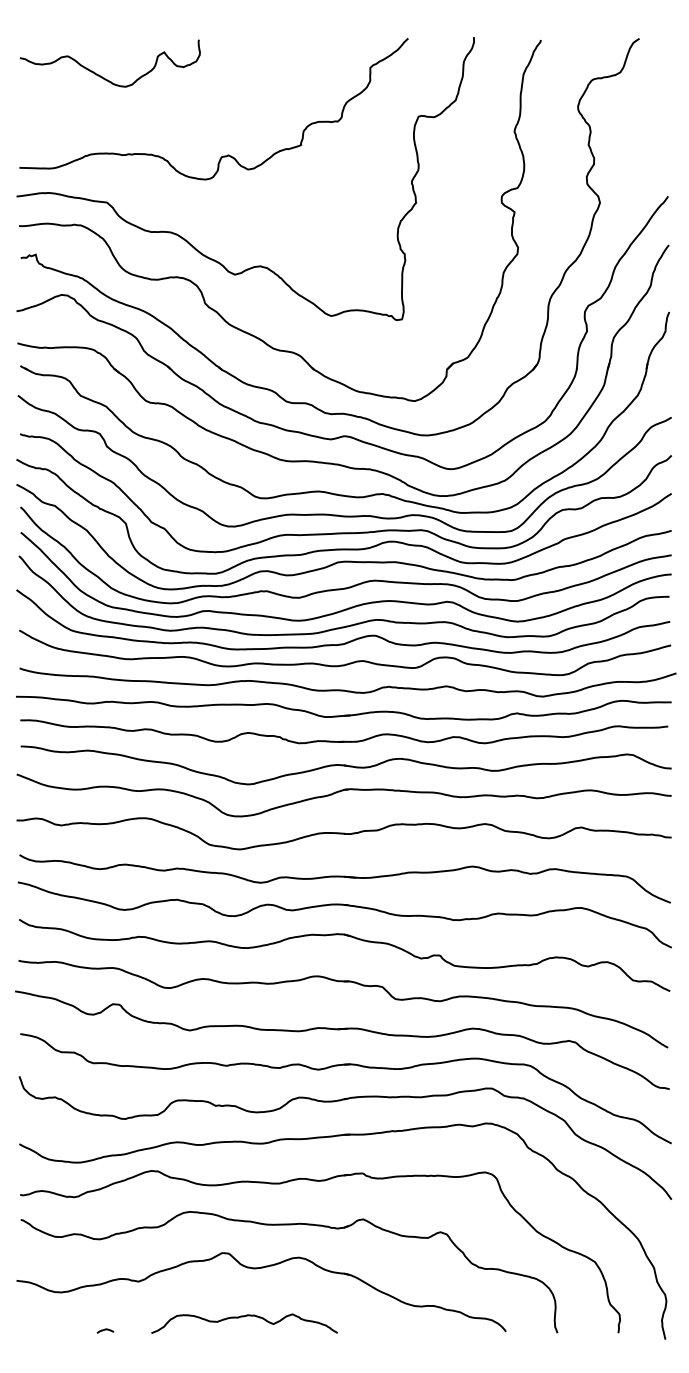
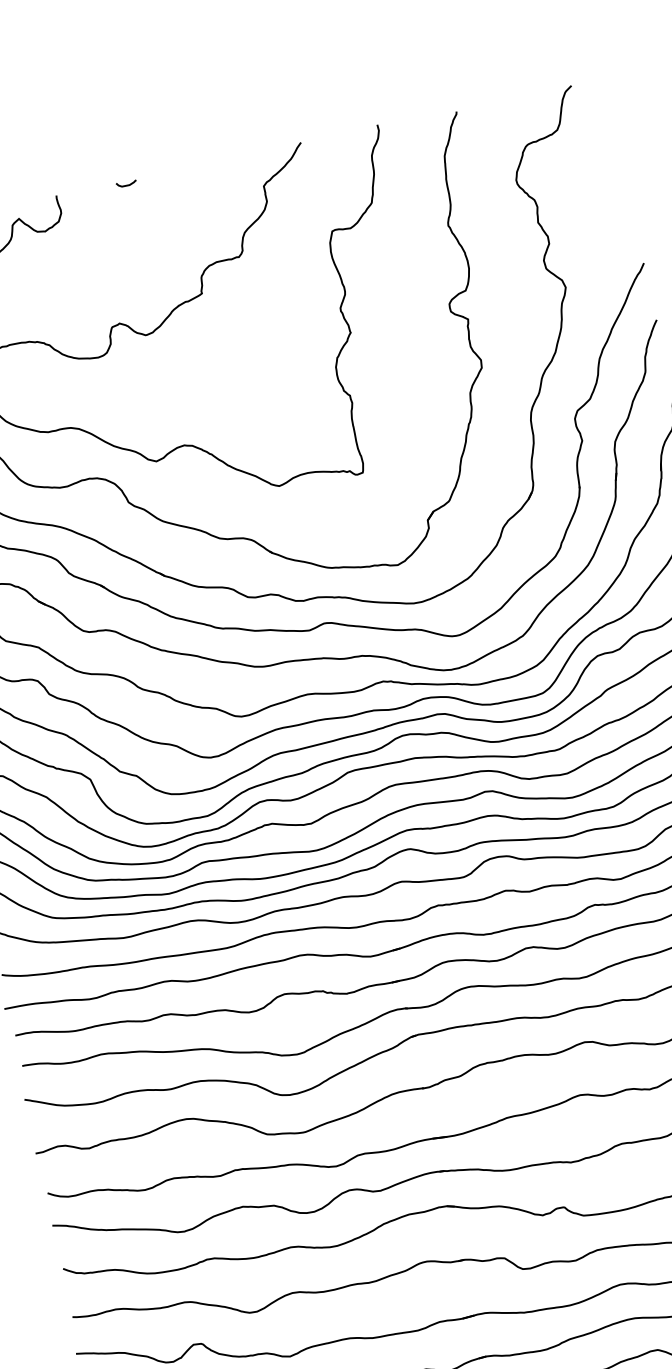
curve: (258, 42) -> (126, 184), added

